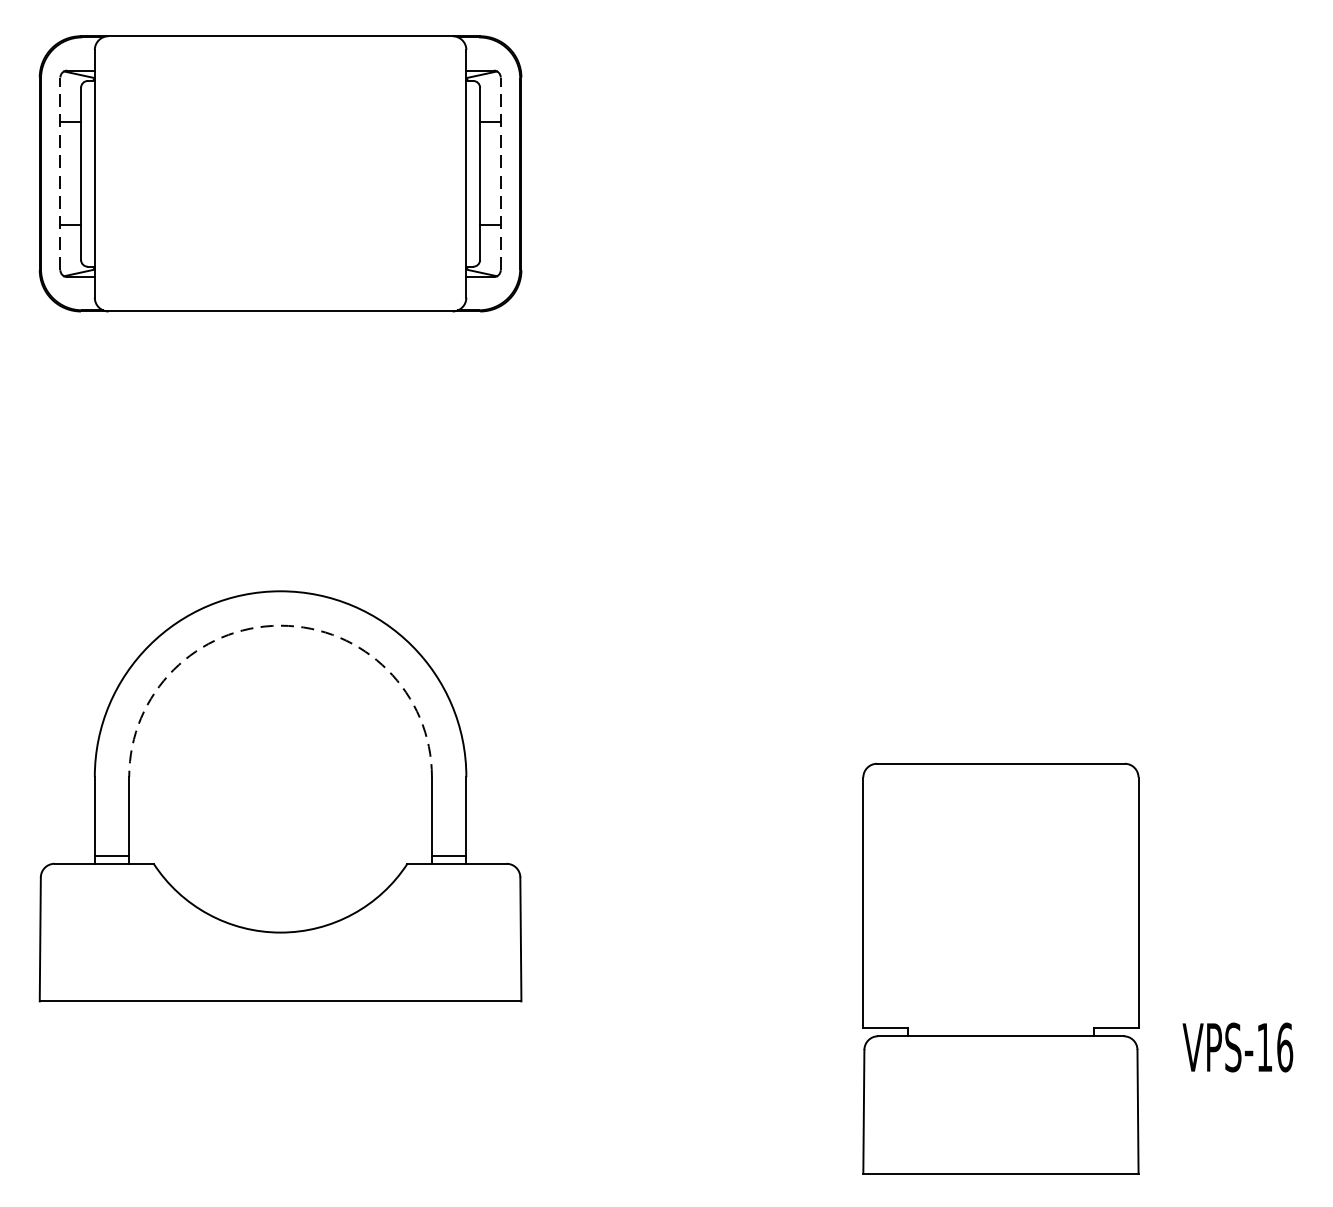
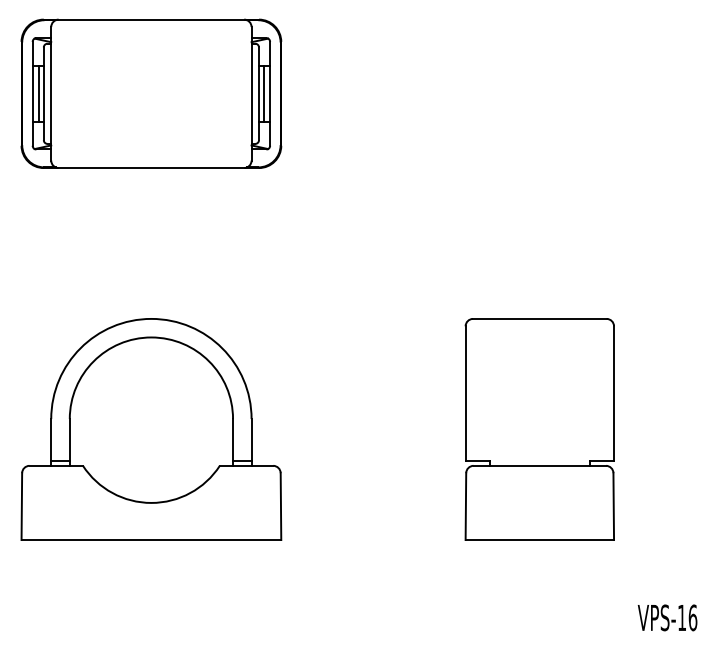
line: (60, 173) -> (32, 93), dashed -> solid
line: (71, 173) -> (38, 93), added
line: (490, 173) -> (264, 93), added
line: (501, 173) -> (270, 93), dashed -> solid
arc: (280, 625) -> (151, 337), dashed -> solid
part: (1000, 968) -> (539, 429), moved
text: (1237, 1046) -> (667, 617), moved

